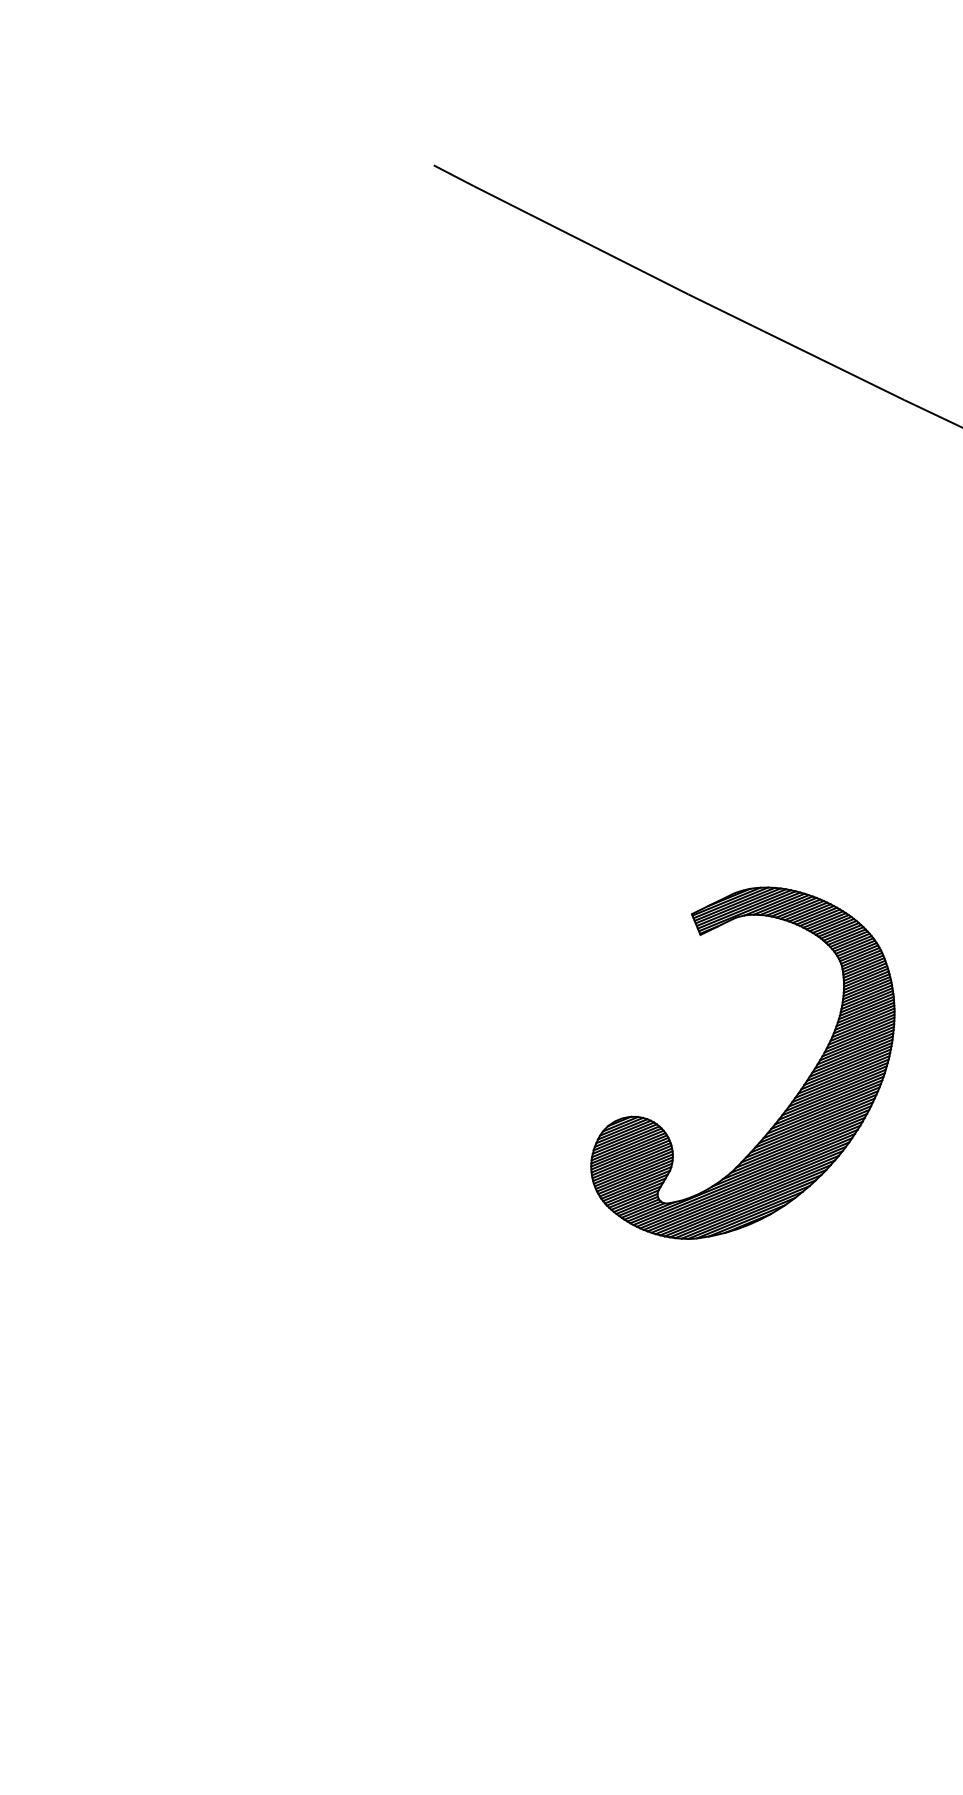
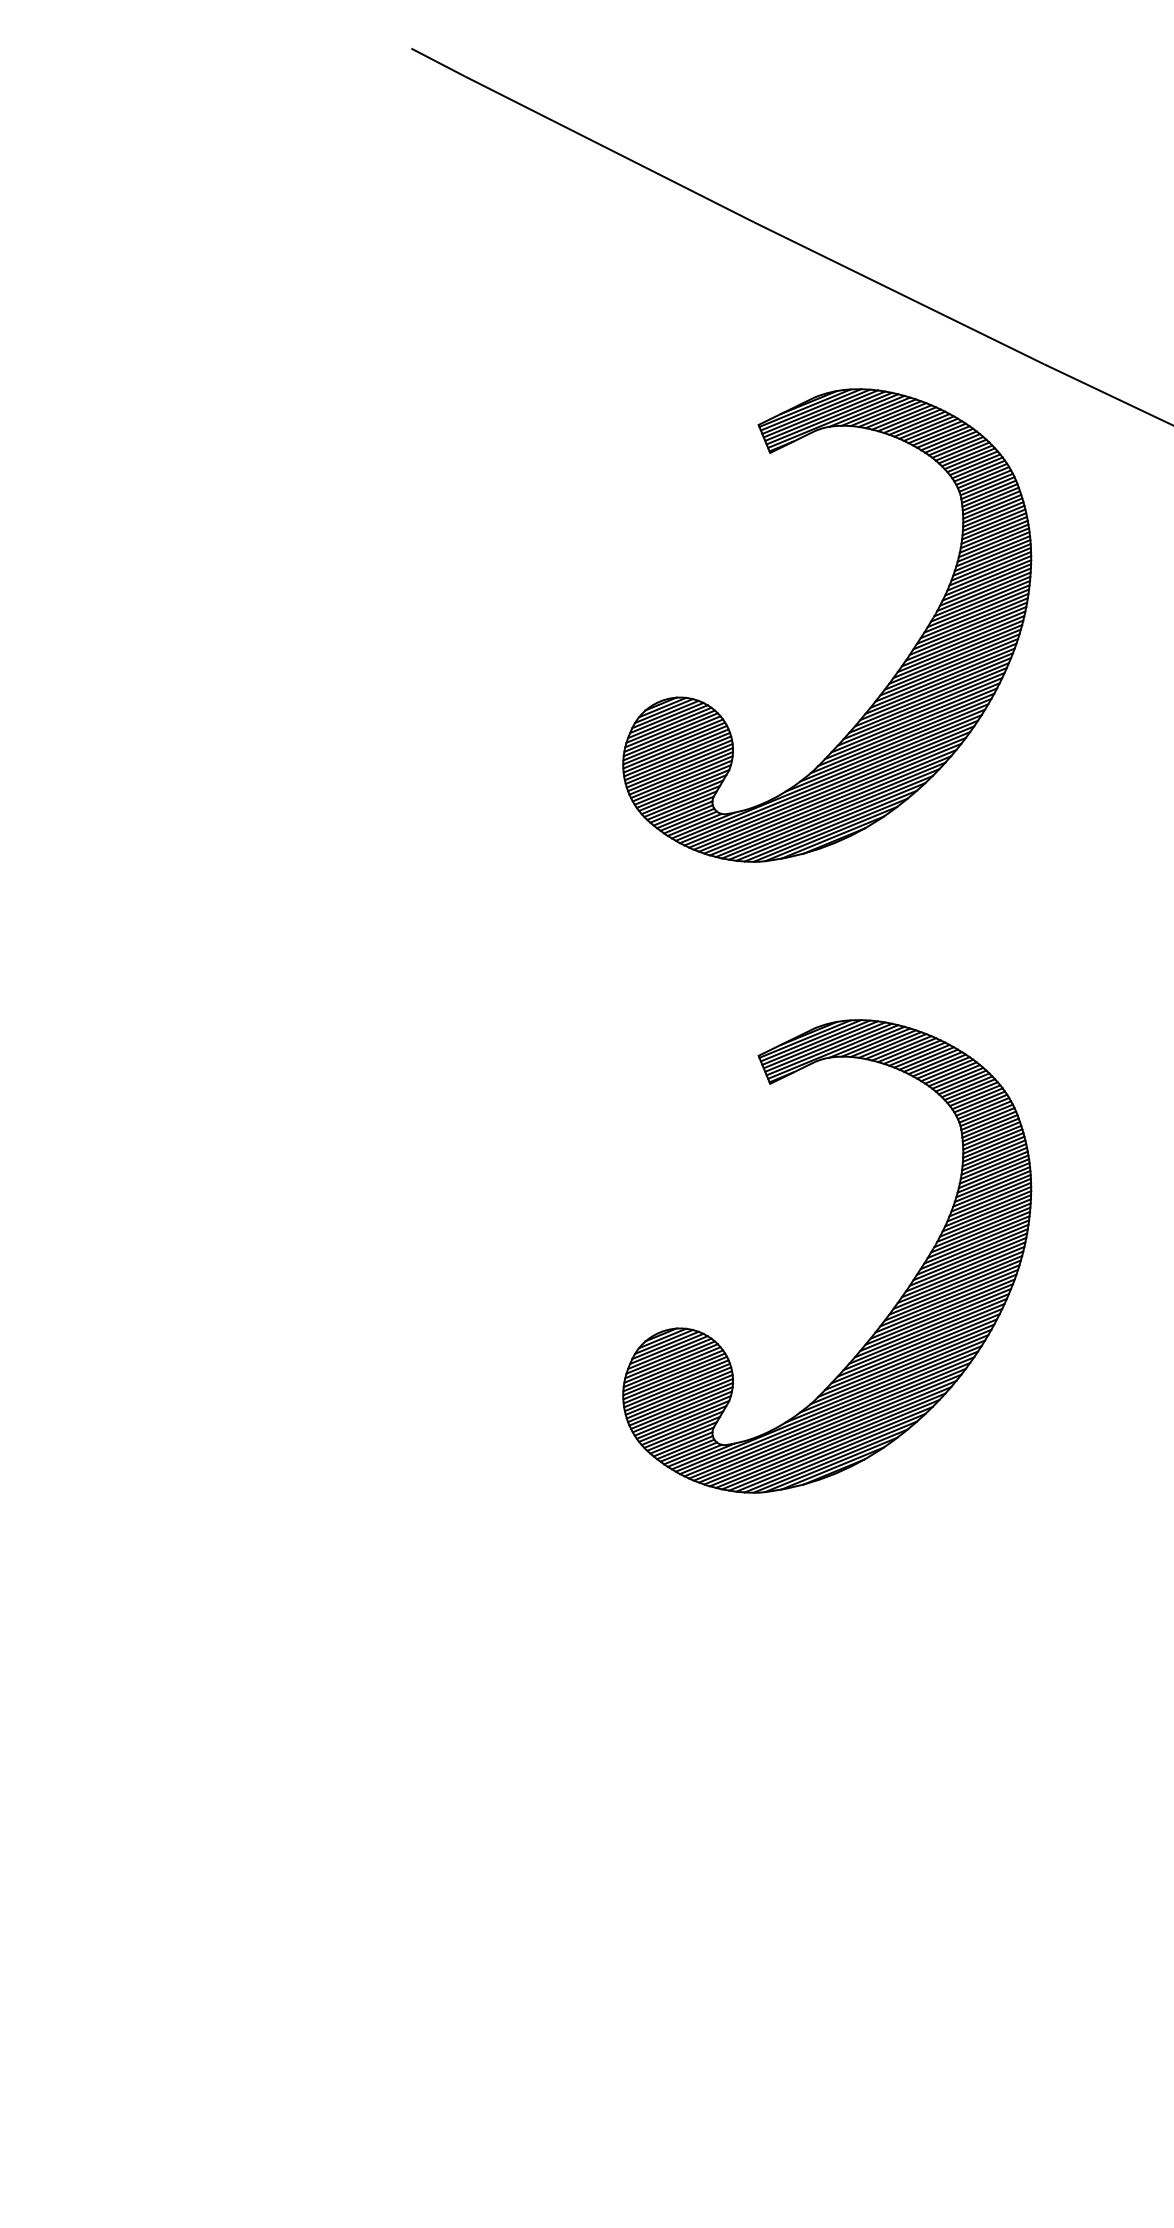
part: (793, 629) -> (895, 672), added

